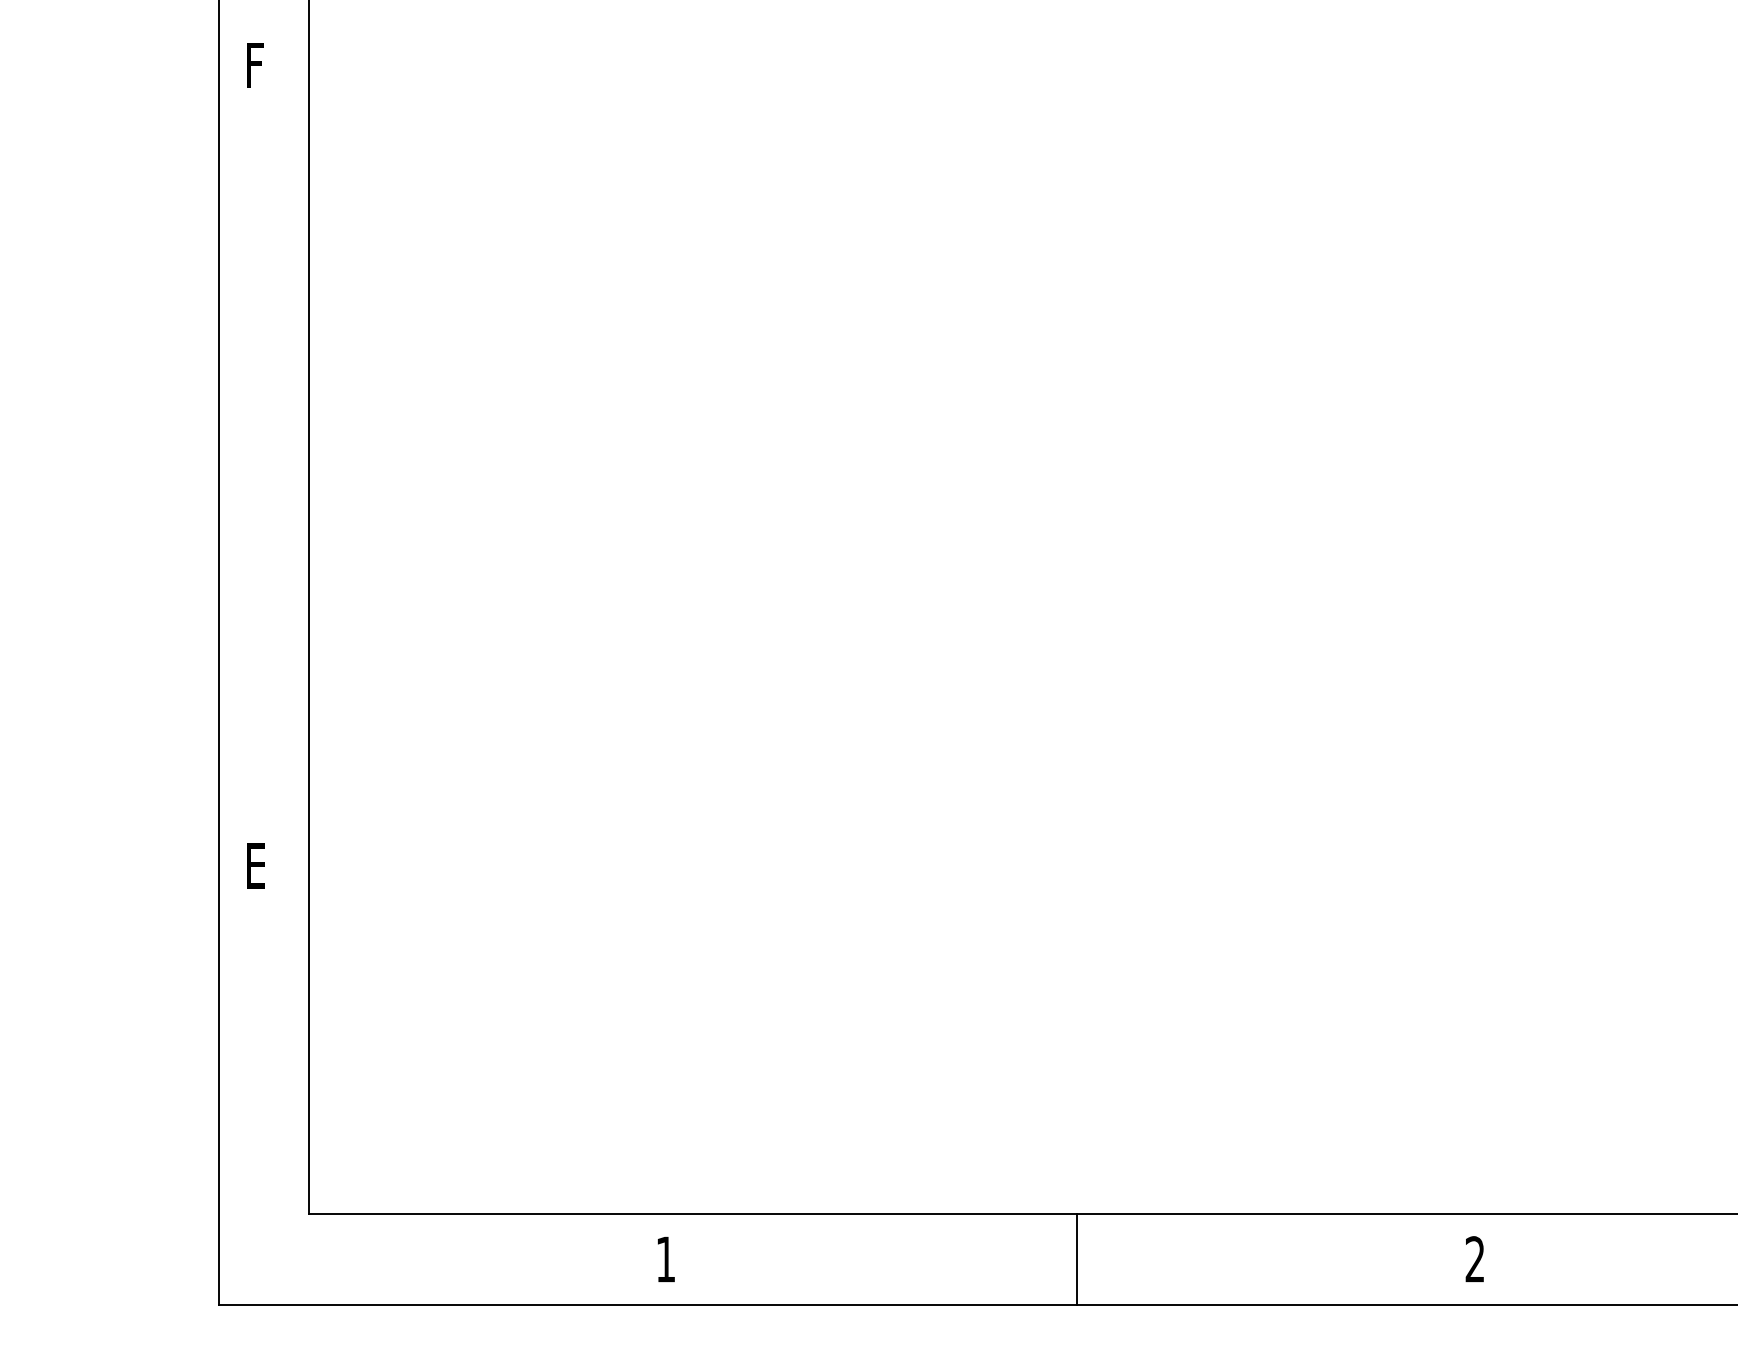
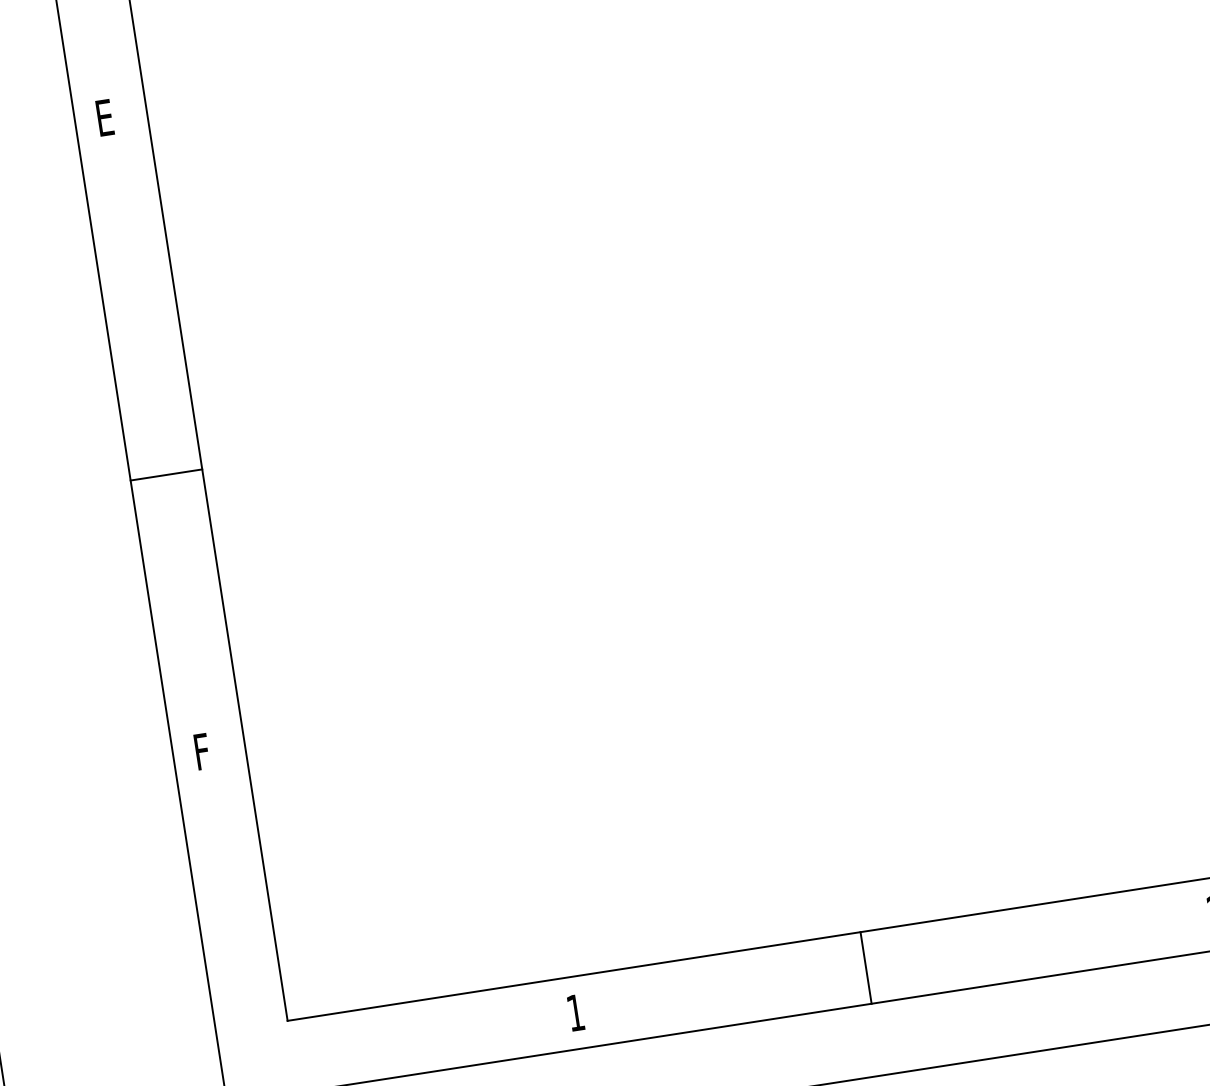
text: (257, 65) -> (106, 117), F -> E
line: (263, 517) -> (166, 474), added
text: (257, 865) -> (204, 751), E -> F
line: (1076, 1259) -> (865, 967), moved

